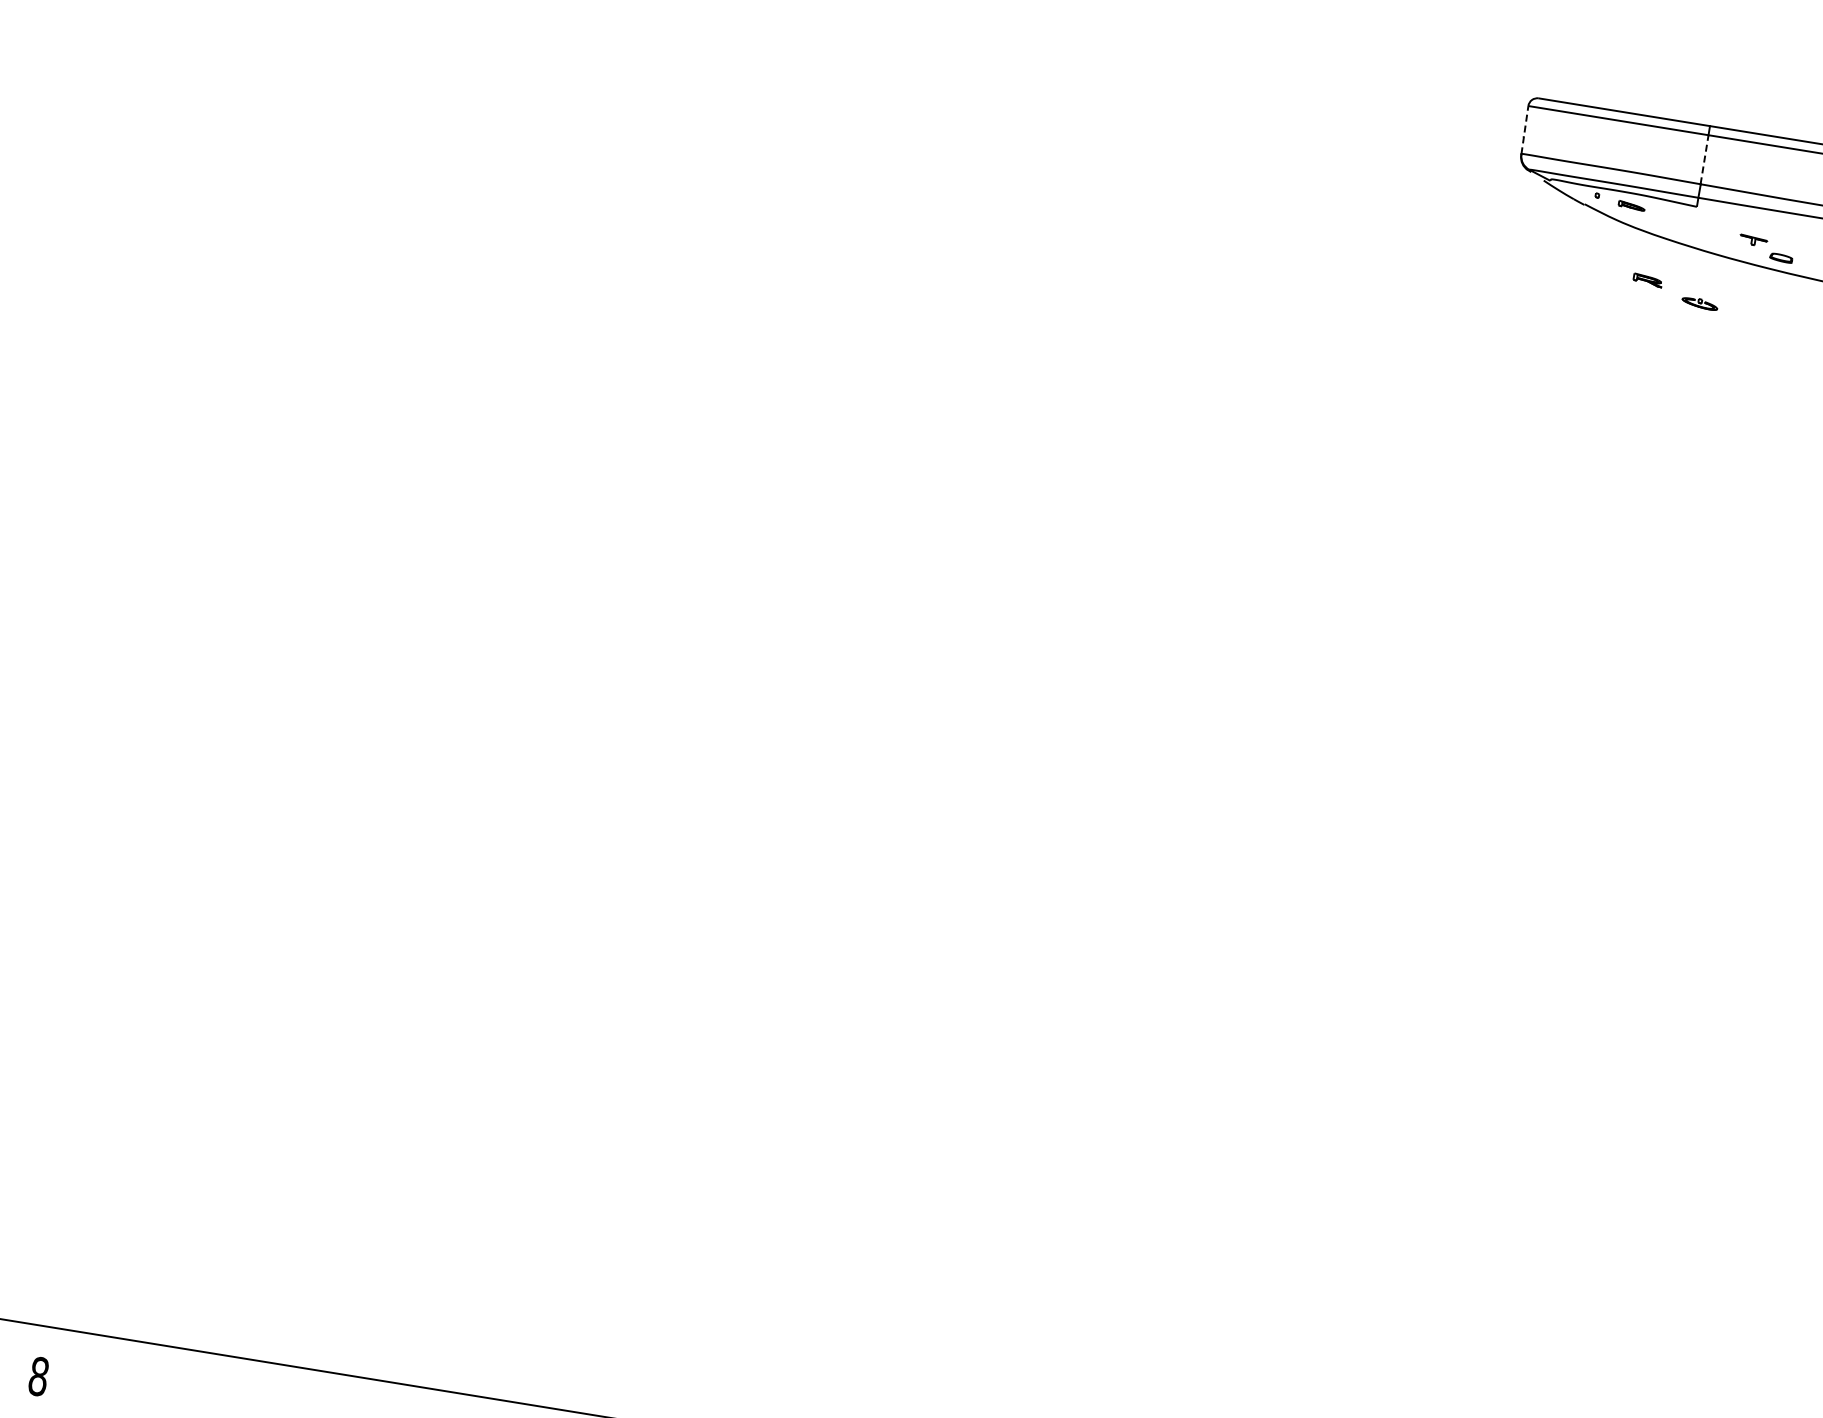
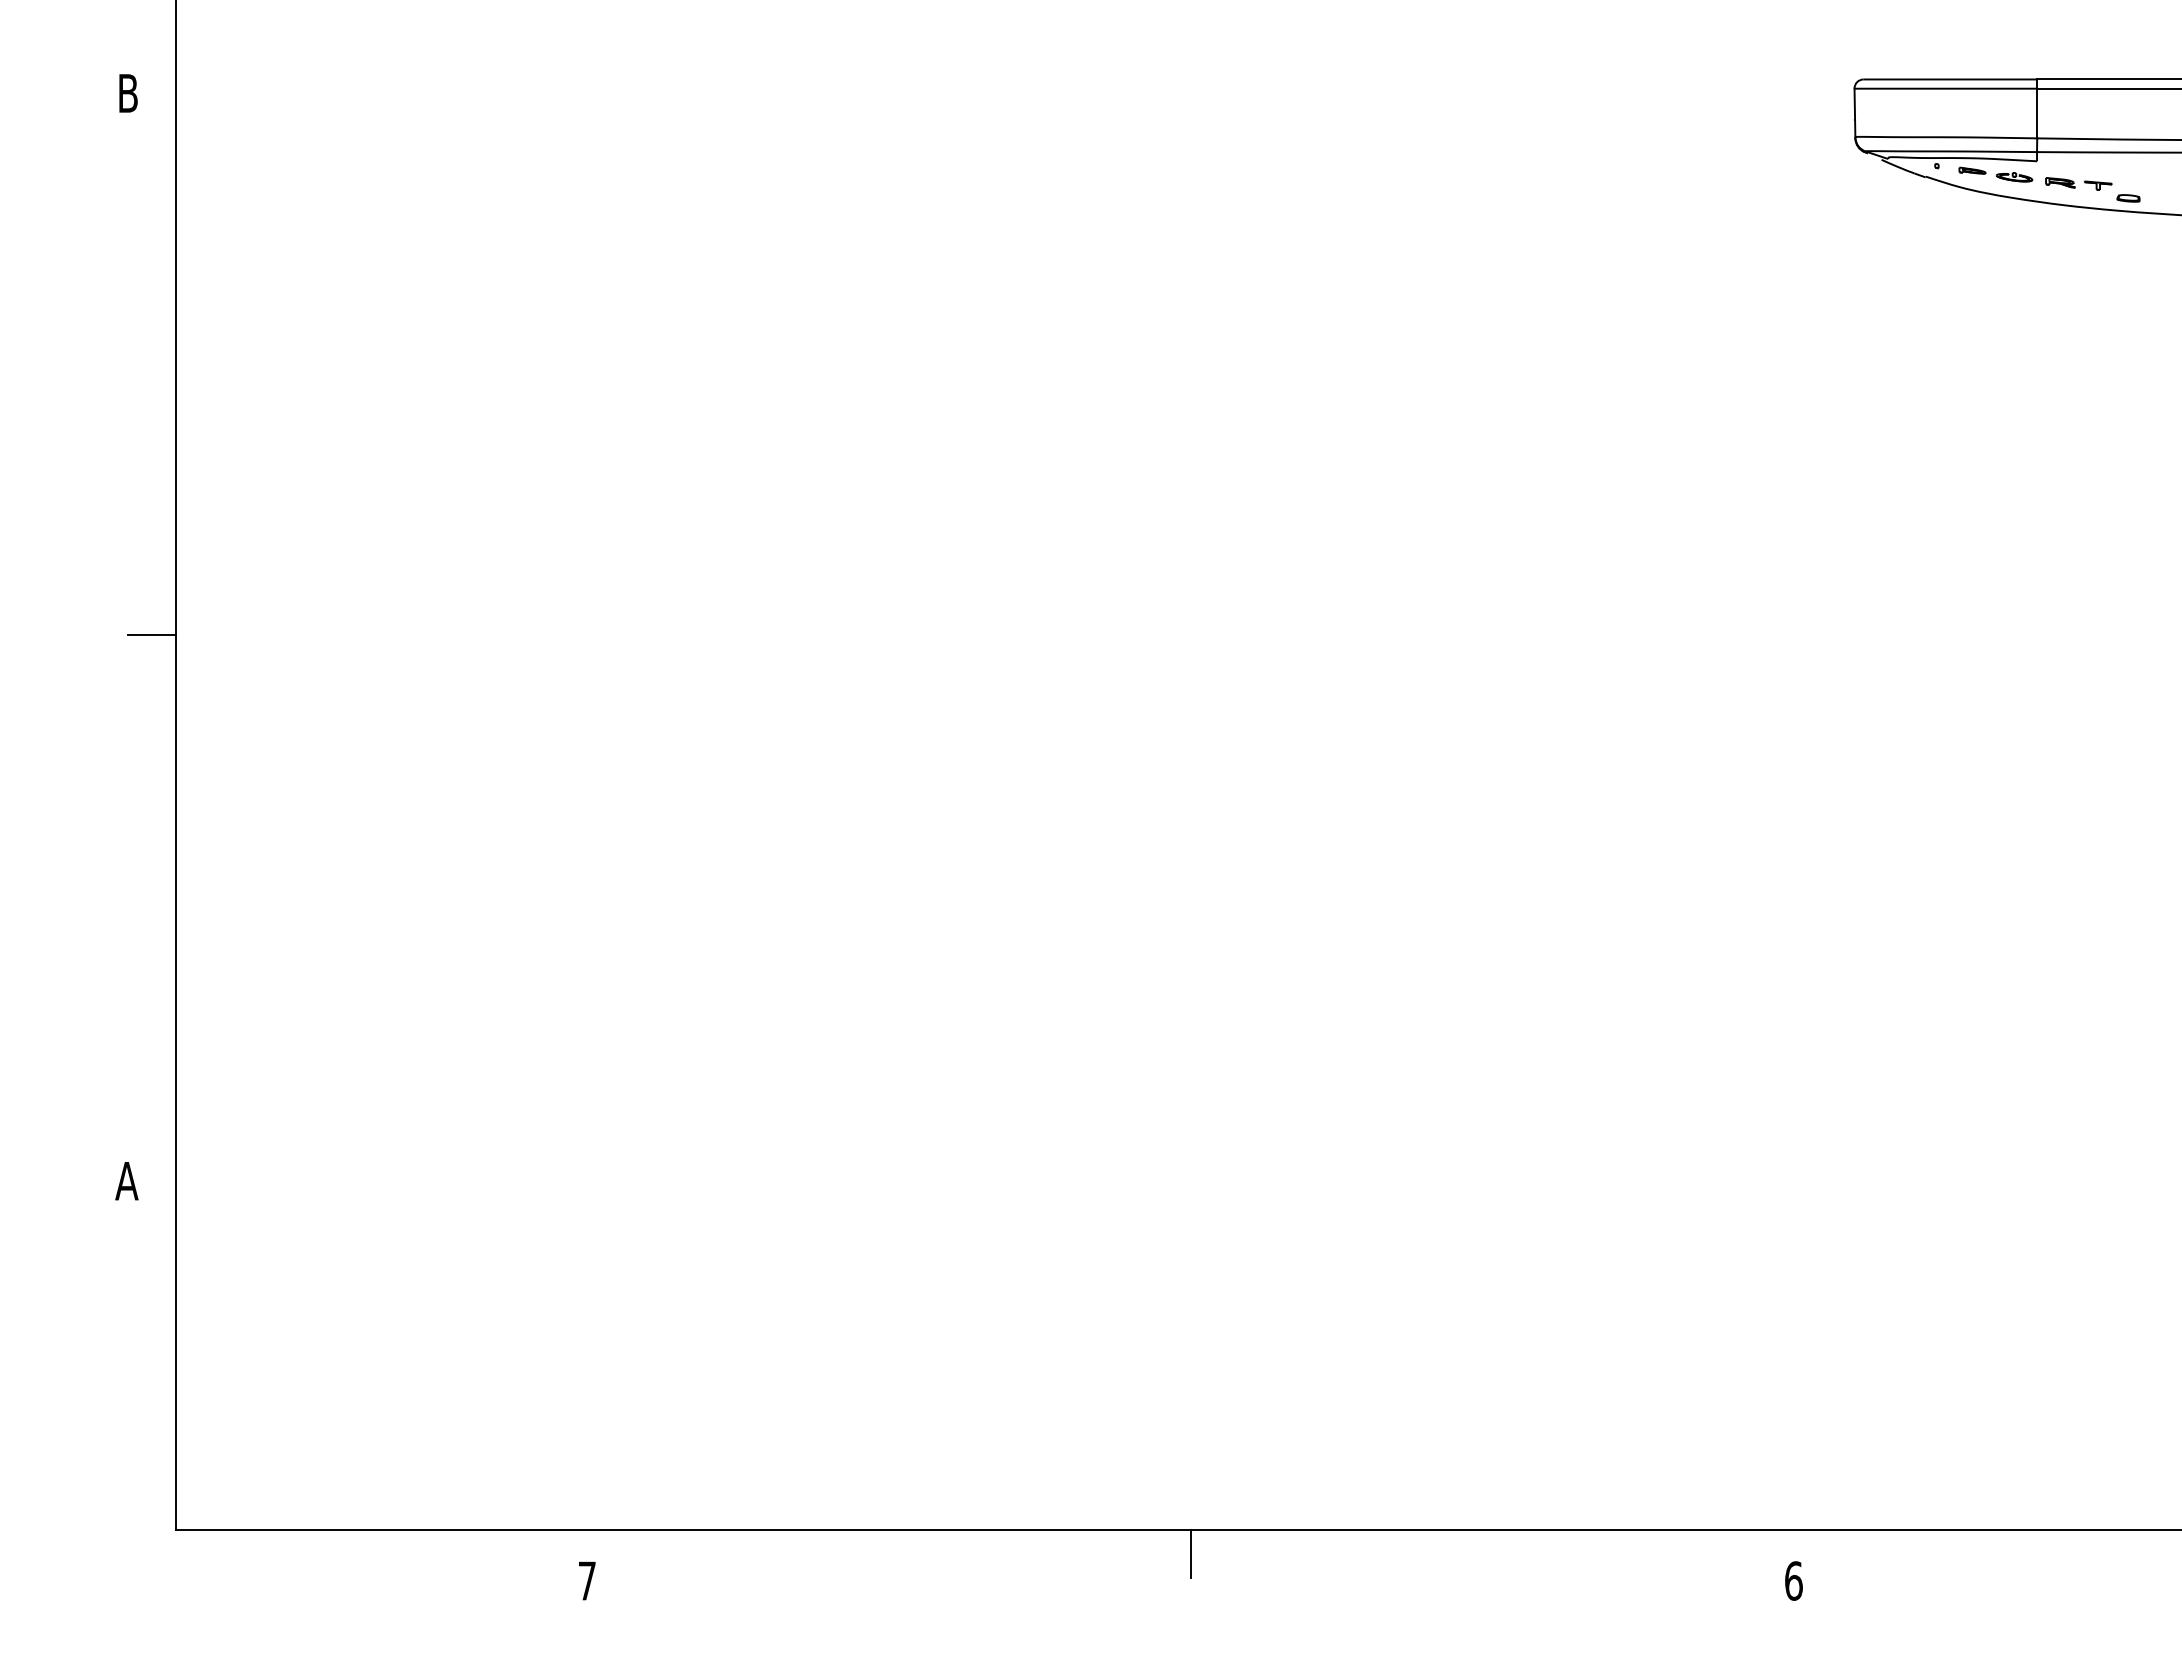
line: (1524, 129) -> (1854, 112), dashed -> solid
line: (1705, 159) -> (2037, 113), dashed -> solid
part: (1648, 280) -> (2060, 182), moved
part: (1699, 303) -> (2014, 177), moved
text: (39, 1376) -> (587, 1580), 8 -> 7

